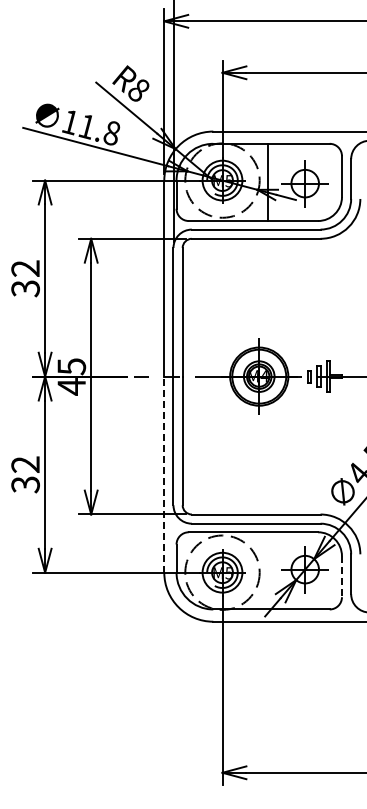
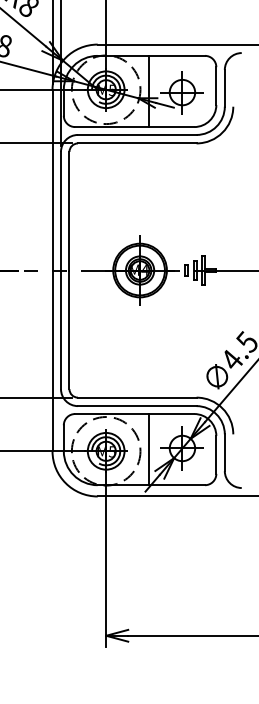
line: (164, 474) -> (52, 360), dashed -> solid
line: (268, 570) -> (148, 449), added
line: (341, 576) -> (215, 454), dashed -> solid

